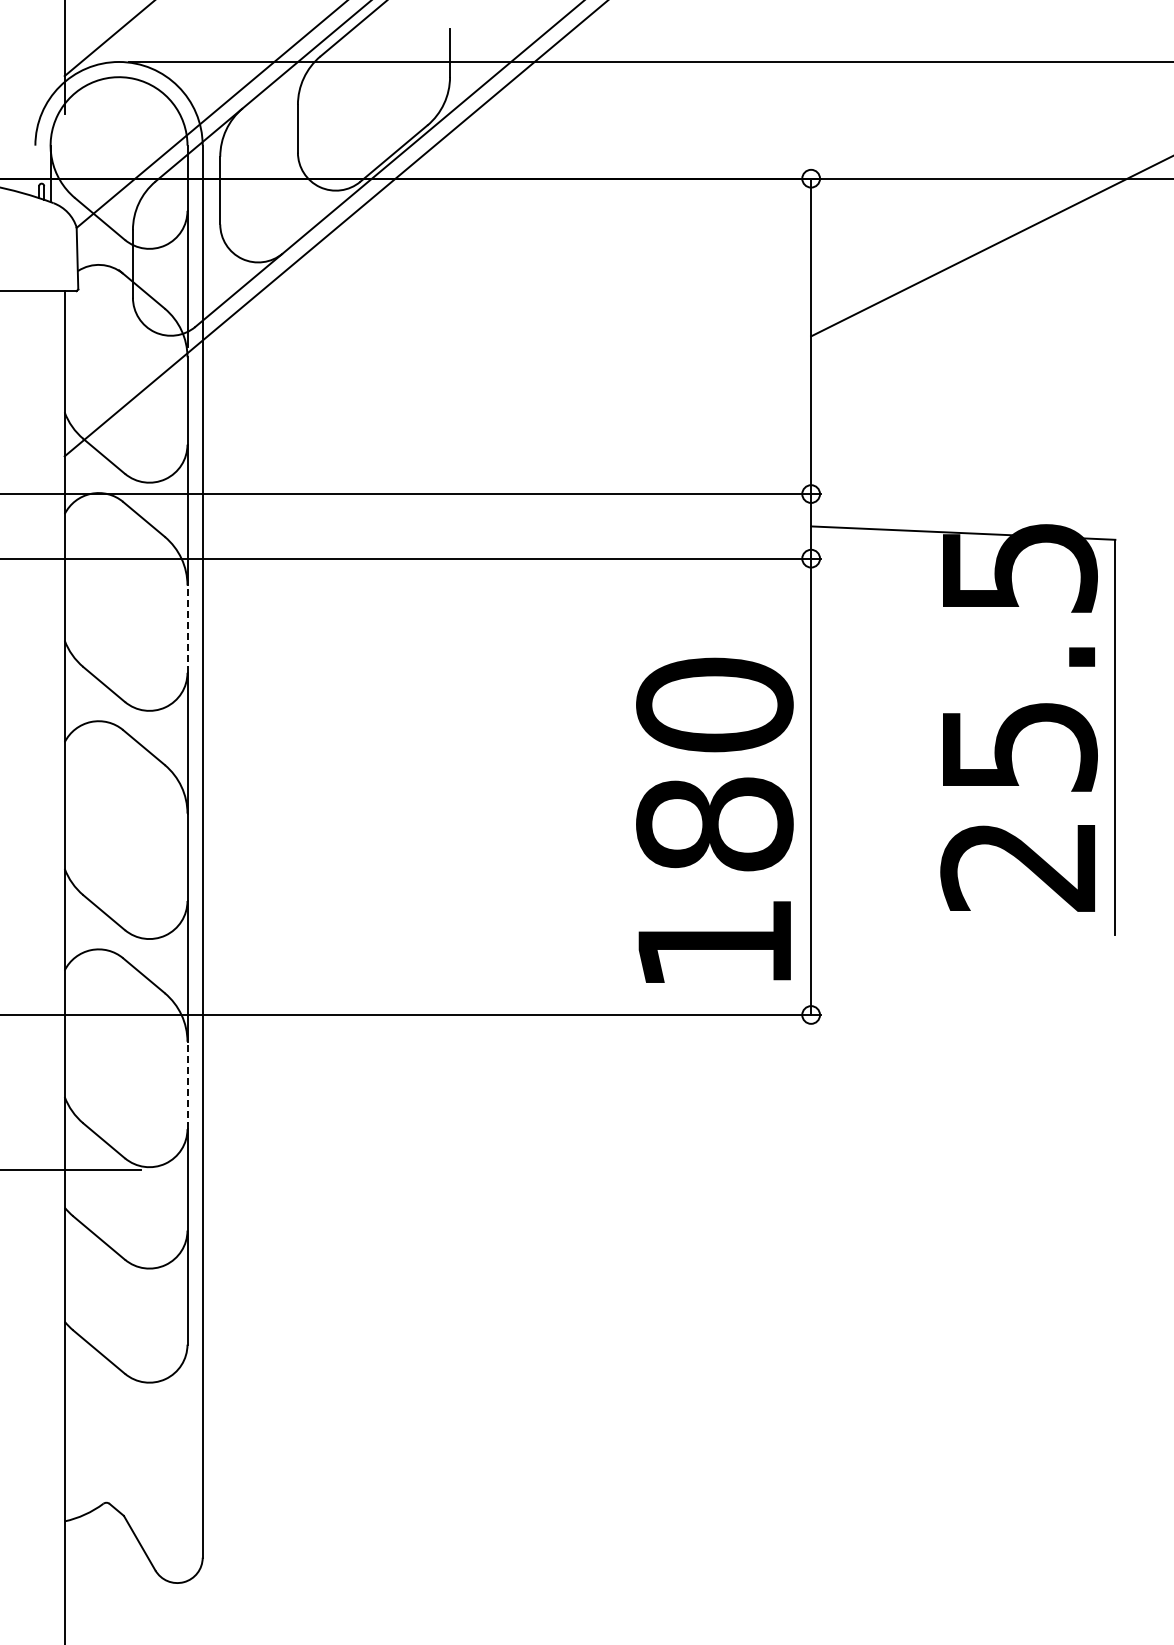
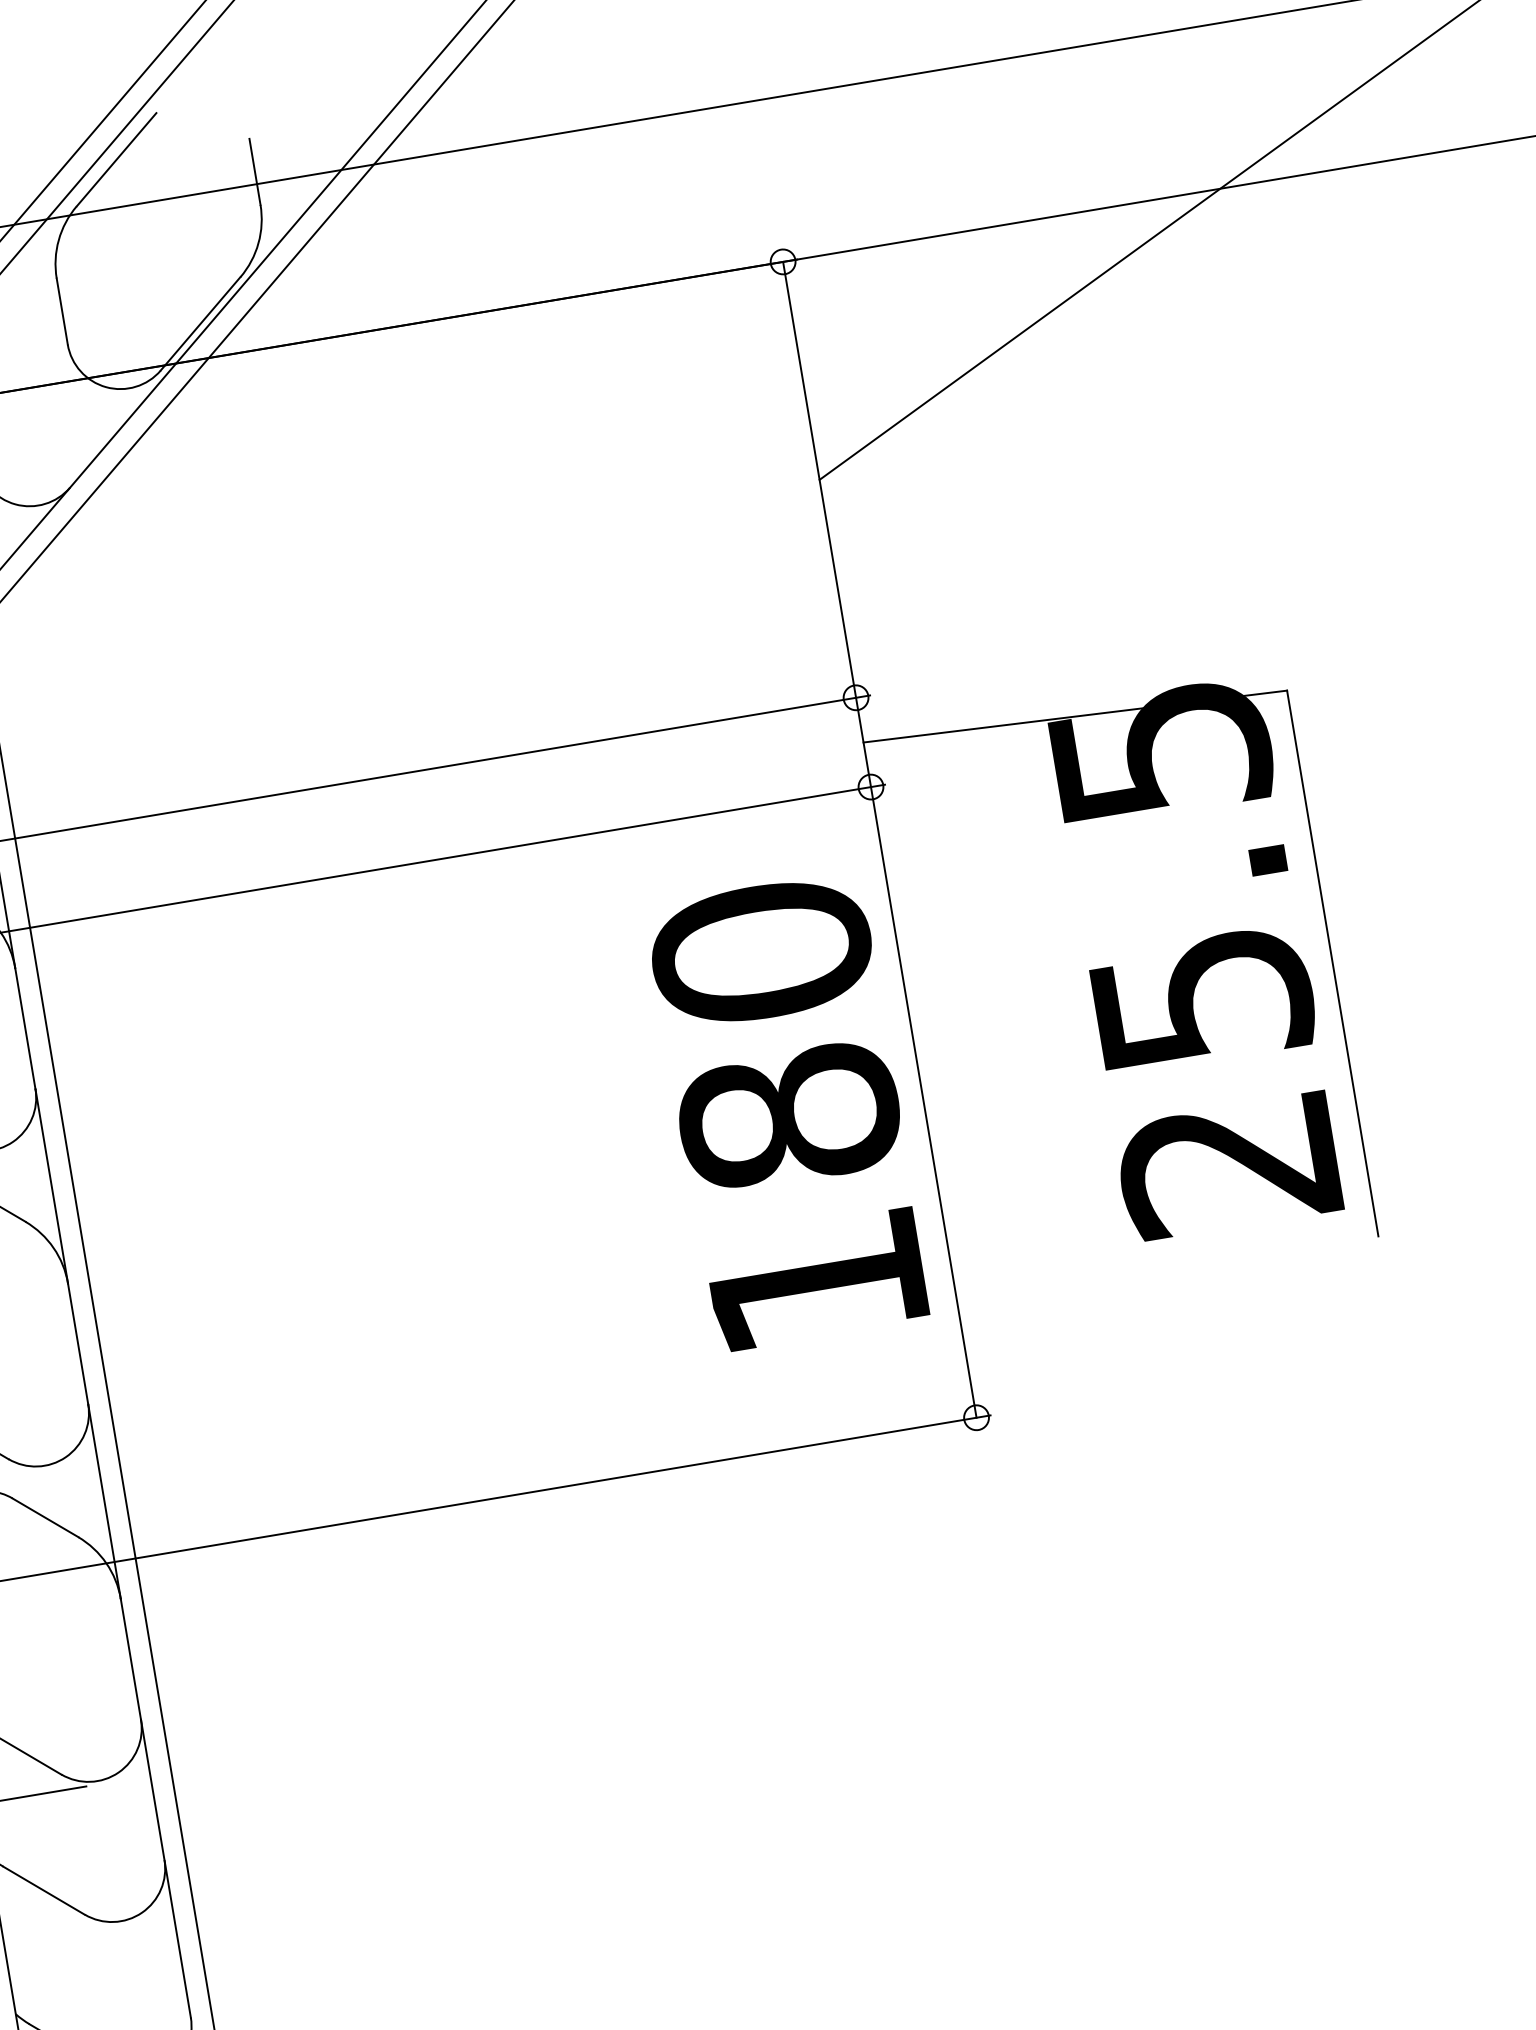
line: (187, 629) -> (25, 1029), dashed -> solid
text: (714, 819) -> (787, 1110), moved
line: (187, 1085) -> (130, 1659), dashed -> solid

